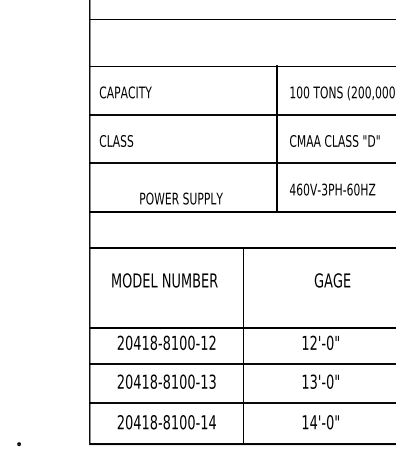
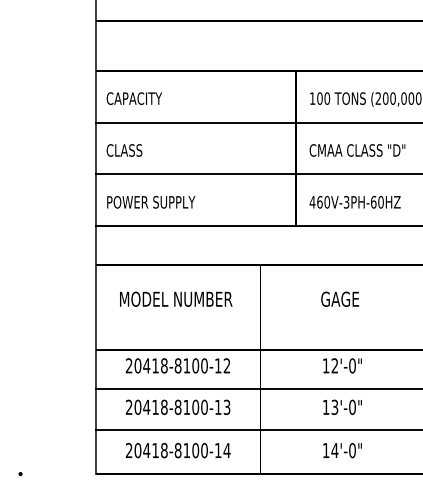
text: (181, 198) -> (151, 202), moved
text: (332, 280) -> (340, 299), moved

